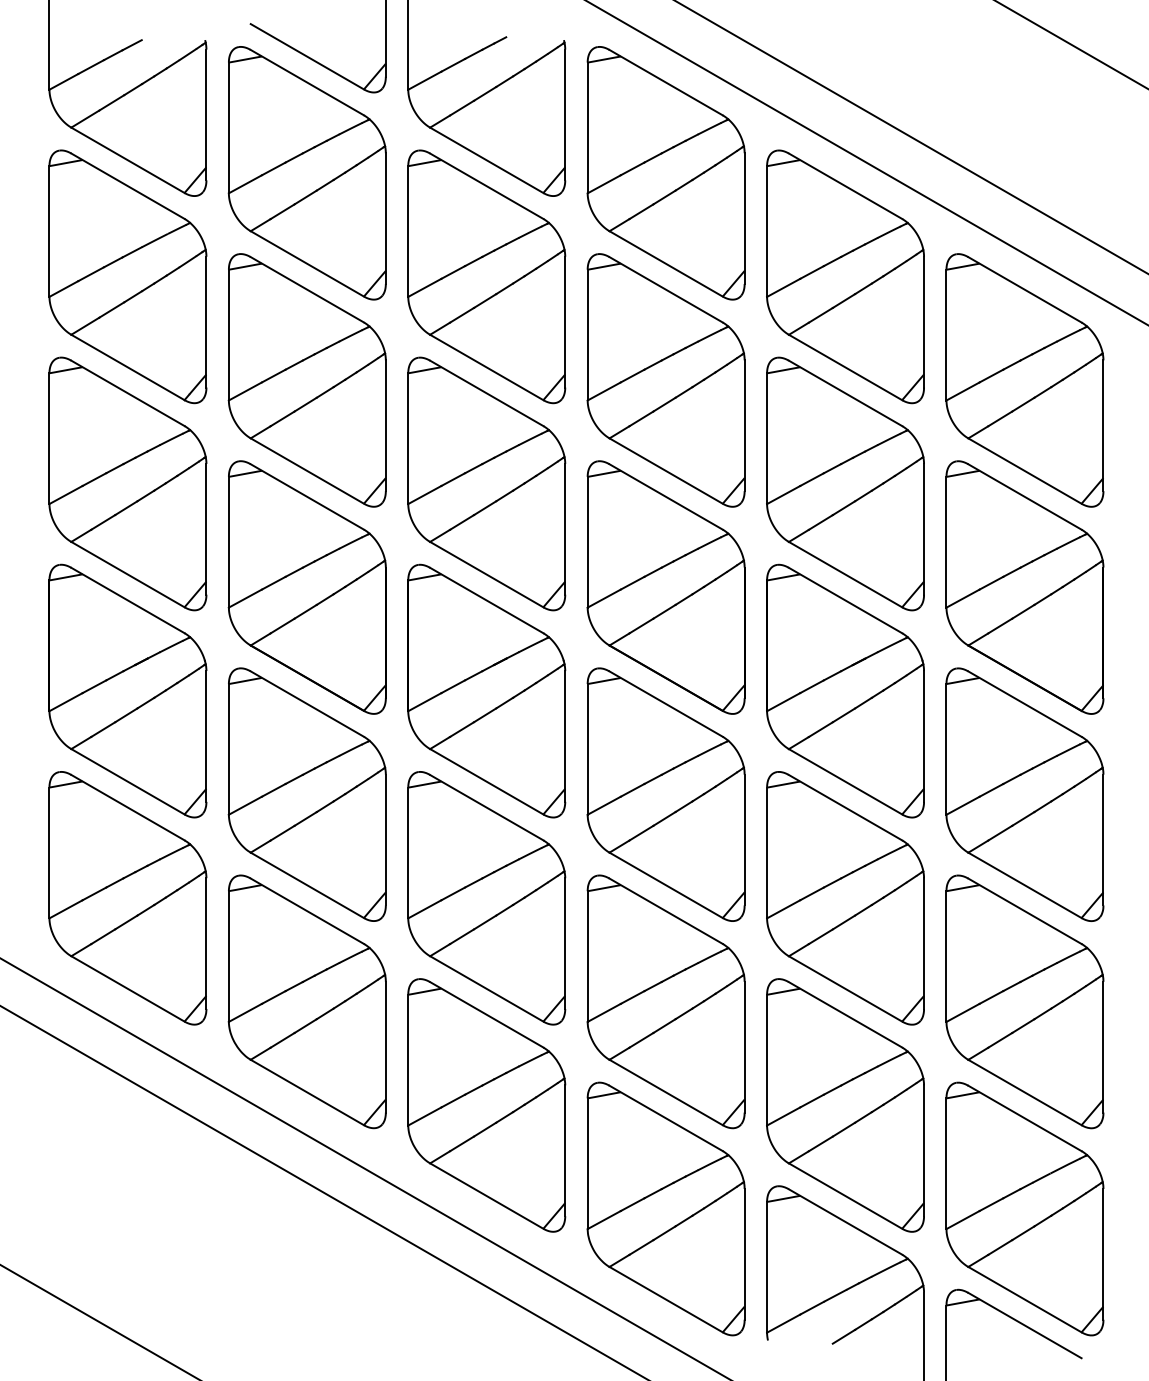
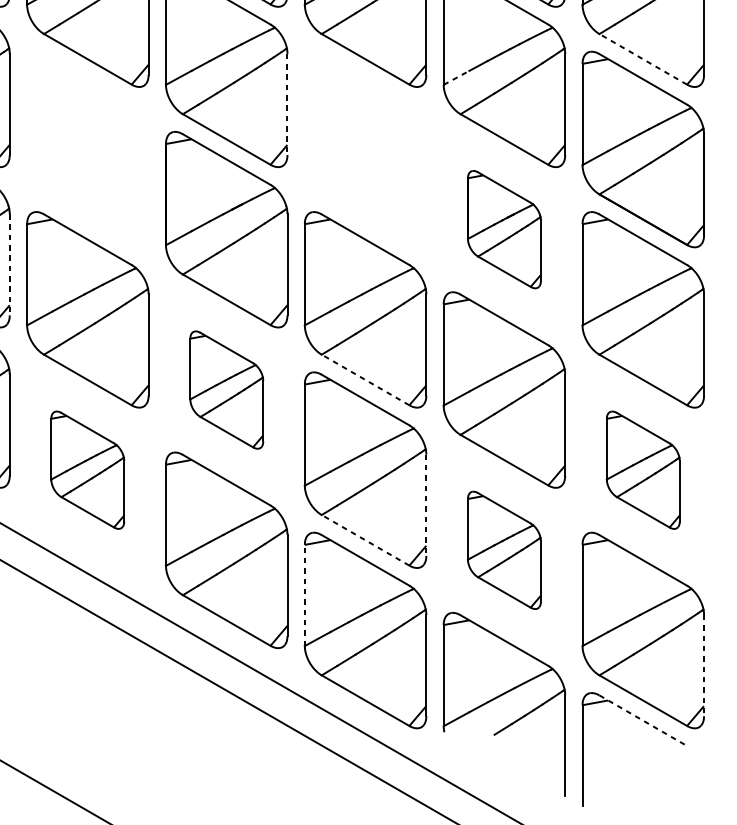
line: (1024, 470) -> (642, 58), solid -> dashed
line: (783, 495) -> (456, 78), solid -> dashed
line: (565, 529) -> (287, 104), solid -> dashed
part: (306, 587) -> (87, 149), removed
part: (665, 587) -> (365, 149), removed
part: (845, 690) -> (504, 229), size x0.6
line: (206, 736) -> (9, 264), solid -> dashed
line: (665, 885) -> (365, 380), solid -> dashed
part: (486, 898) -> (226, 390), size x0.6
part: (306, 1001) -> (87, 469), size x0.6
part: (1024, 1001) -> (642, 469), size x0.6
line: (744, 1047) -> (426, 505), solid -> dashed
line: (665, 1092) -> (365, 540), solid -> dashed
part: (845, 1105) -> (504, 550), size x0.6
line: (587, 1163) -> (304, 595), solid -> dashed
line: (1103, 1254) -> (704, 665), solid -> dashed
line: (1025, 1325) -> (643, 720), solid -> dashed

